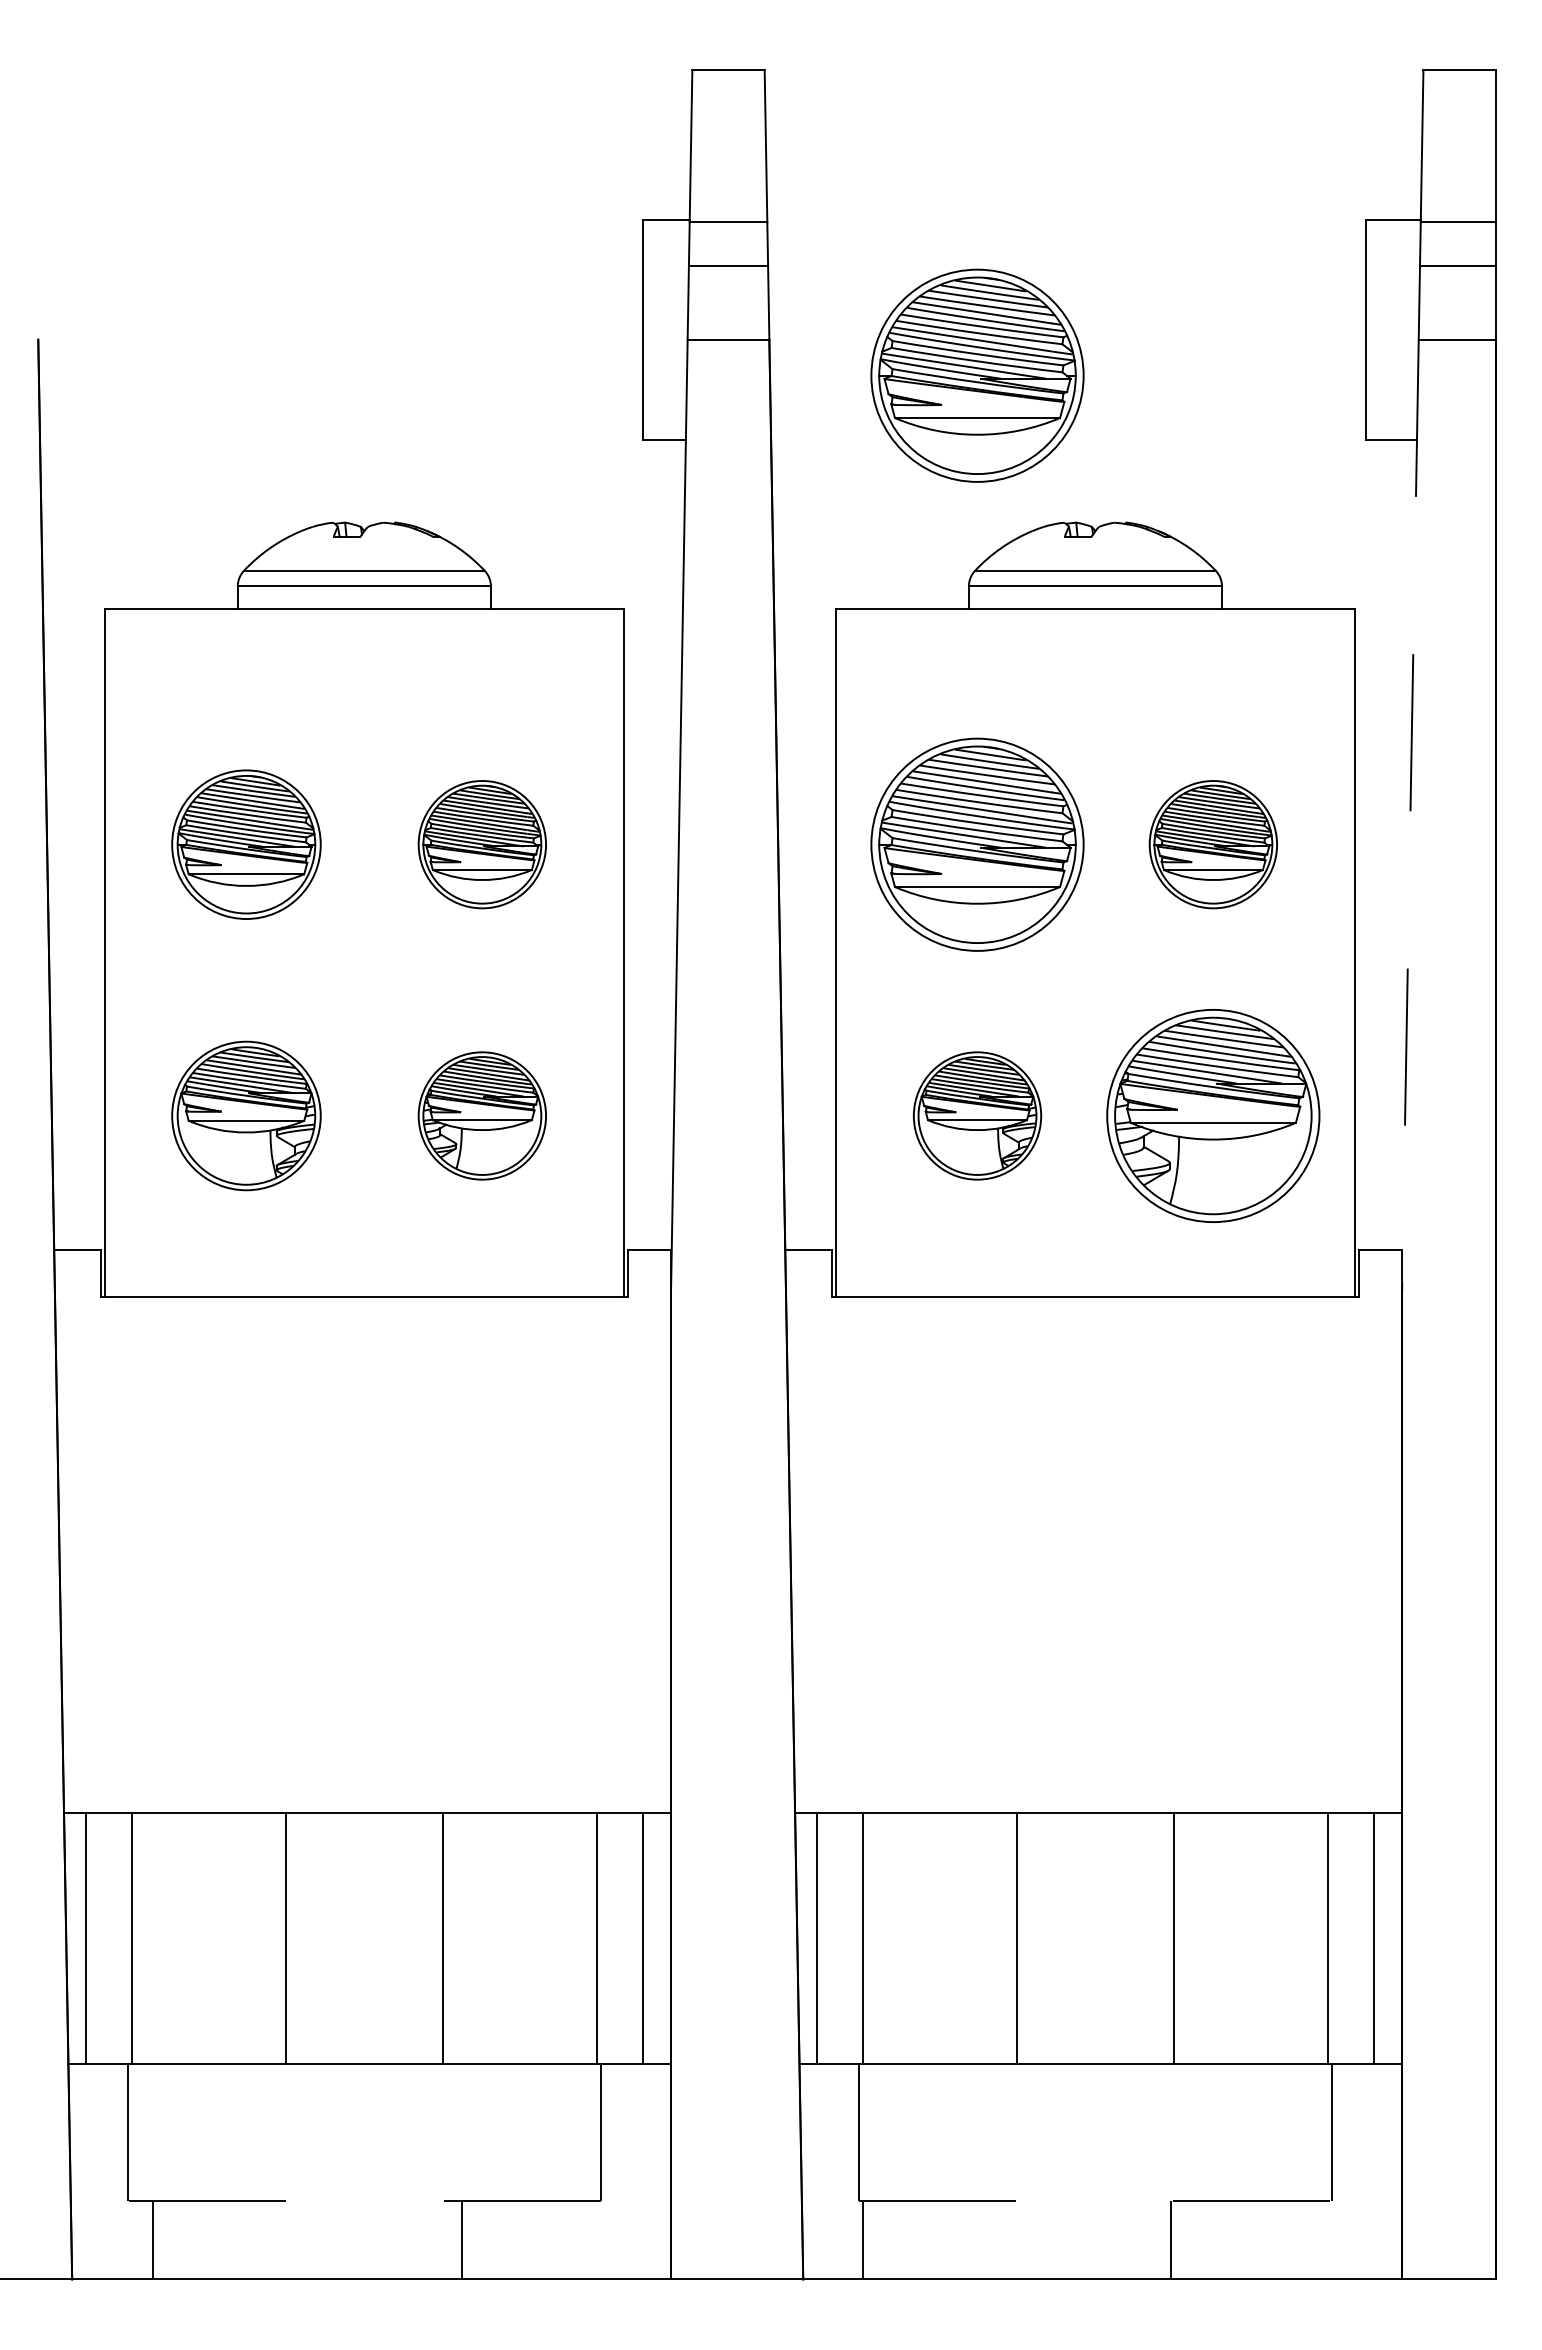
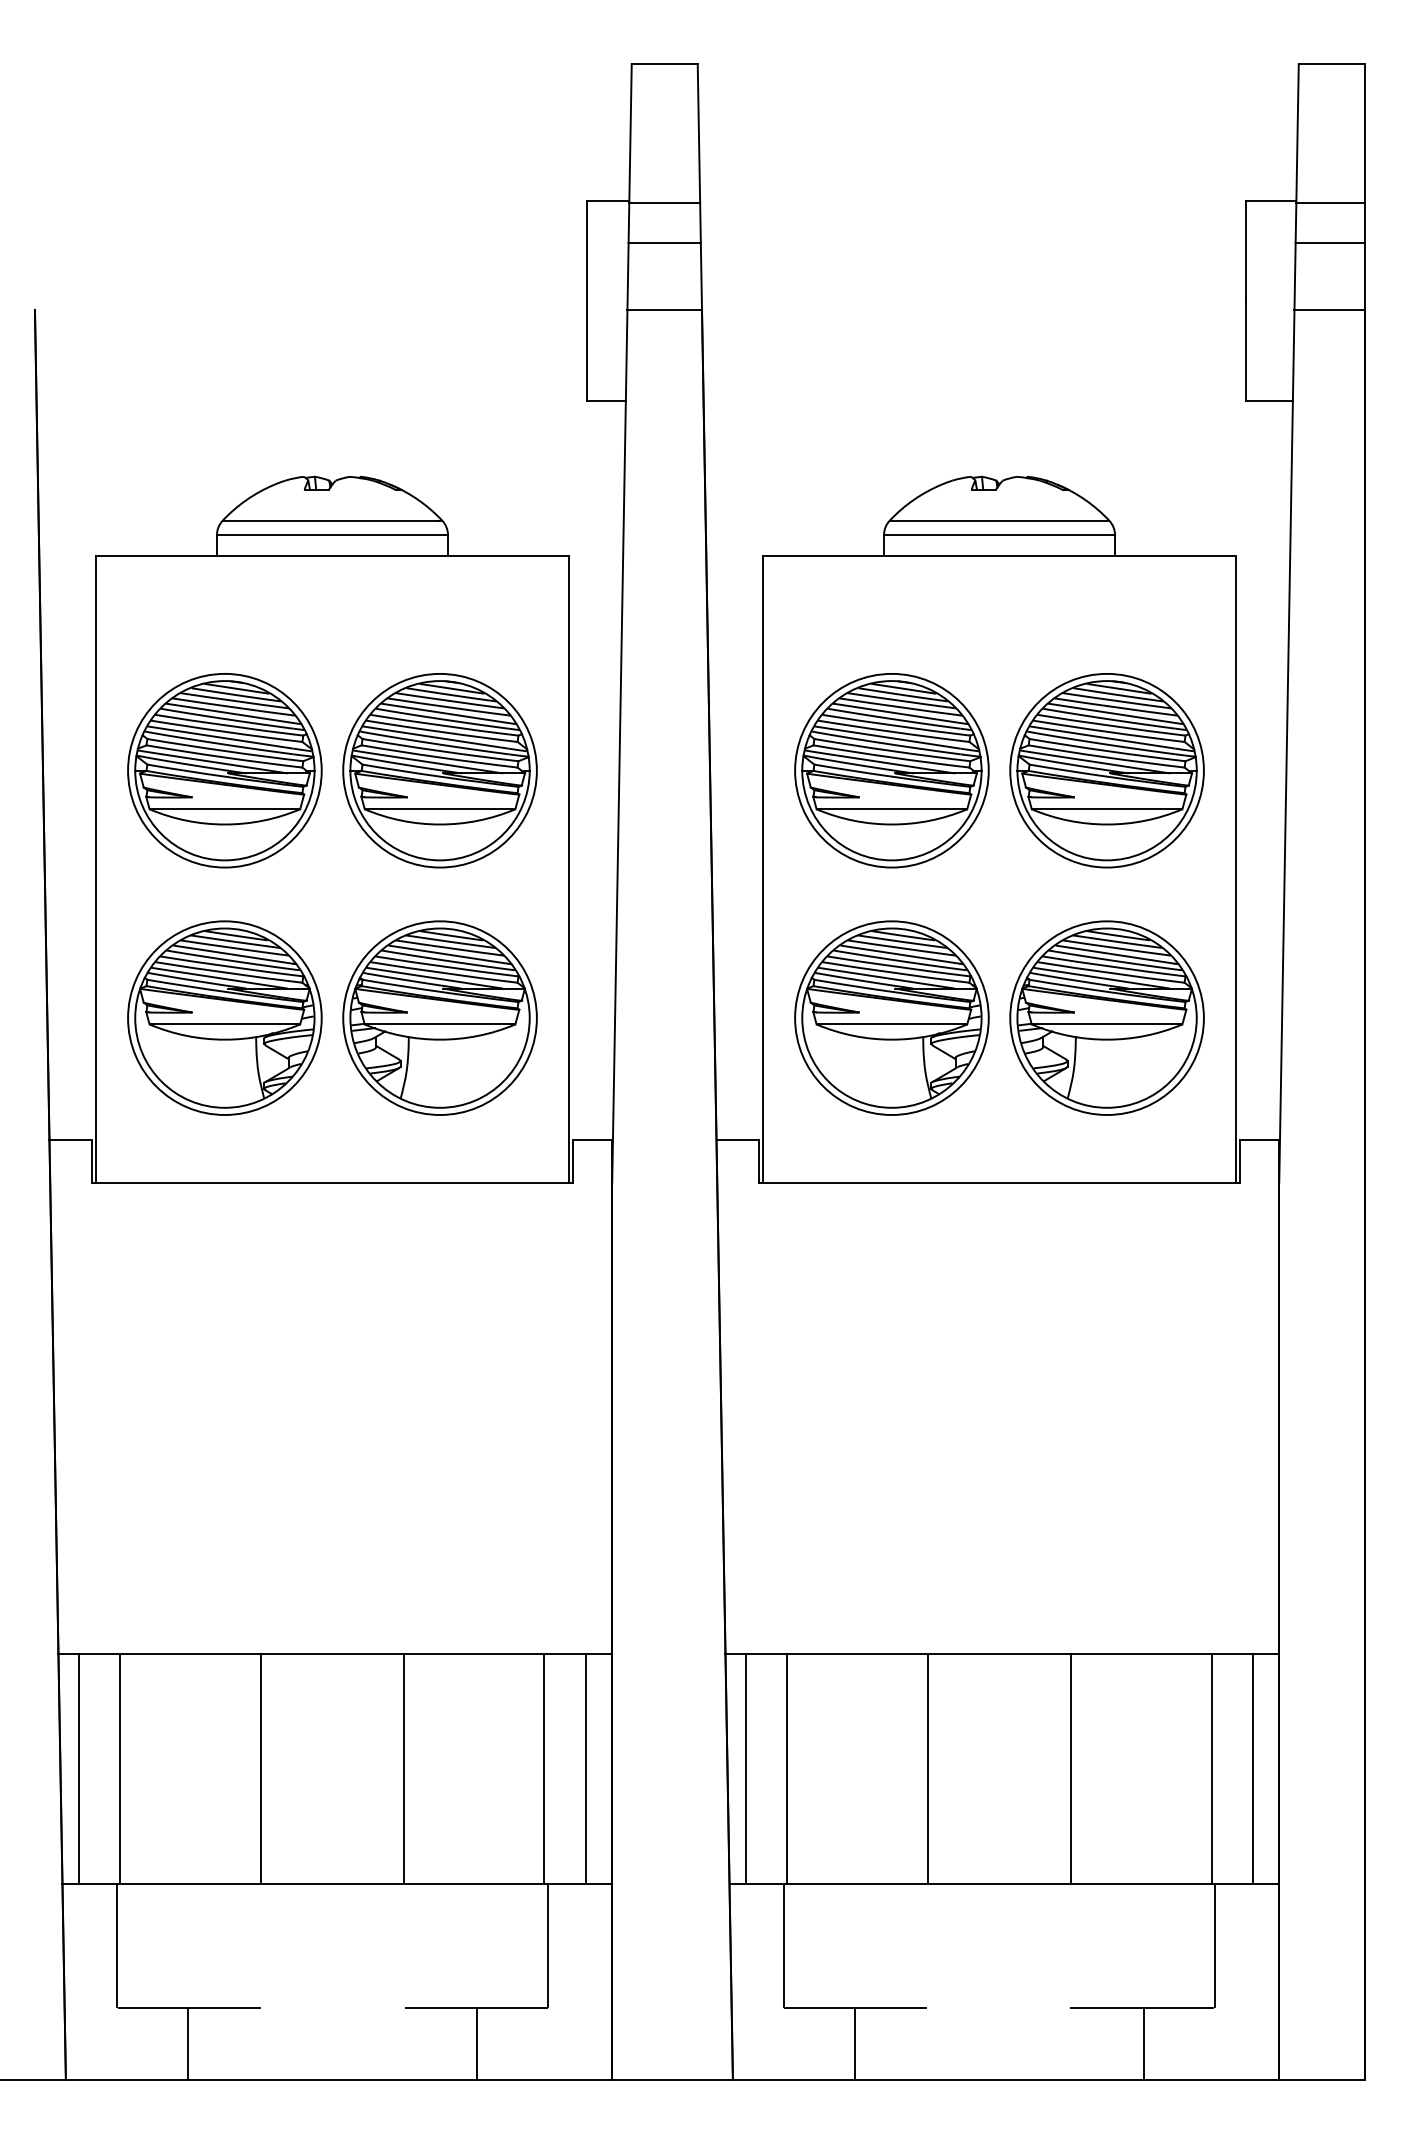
part: (977, 375) -> (891, 342), removed
line: (1410, 818) -> (1286, 746), dashed -> solid
part: (246, 844) -> (224, 770), size x1.43
part: (482, 844) -> (440, 770), size x1.67
part: (1213, 844) -> (1107, 770), size x1.67
part: (246, 1115) -> (224, 1017), size x1.43
part: (482, 1115) -> (440, 1017), size x1.67
part: (977, 1115) -> (891, 1017), size x1.67
line: (153, 2239) -> (188, 2043), moved
line: (462, 2239) -> (476, 2043), moved
line: (863, 2239) -> (855, 2043), moved
line: (1171, 2239) -> (1143, 2043), moved

